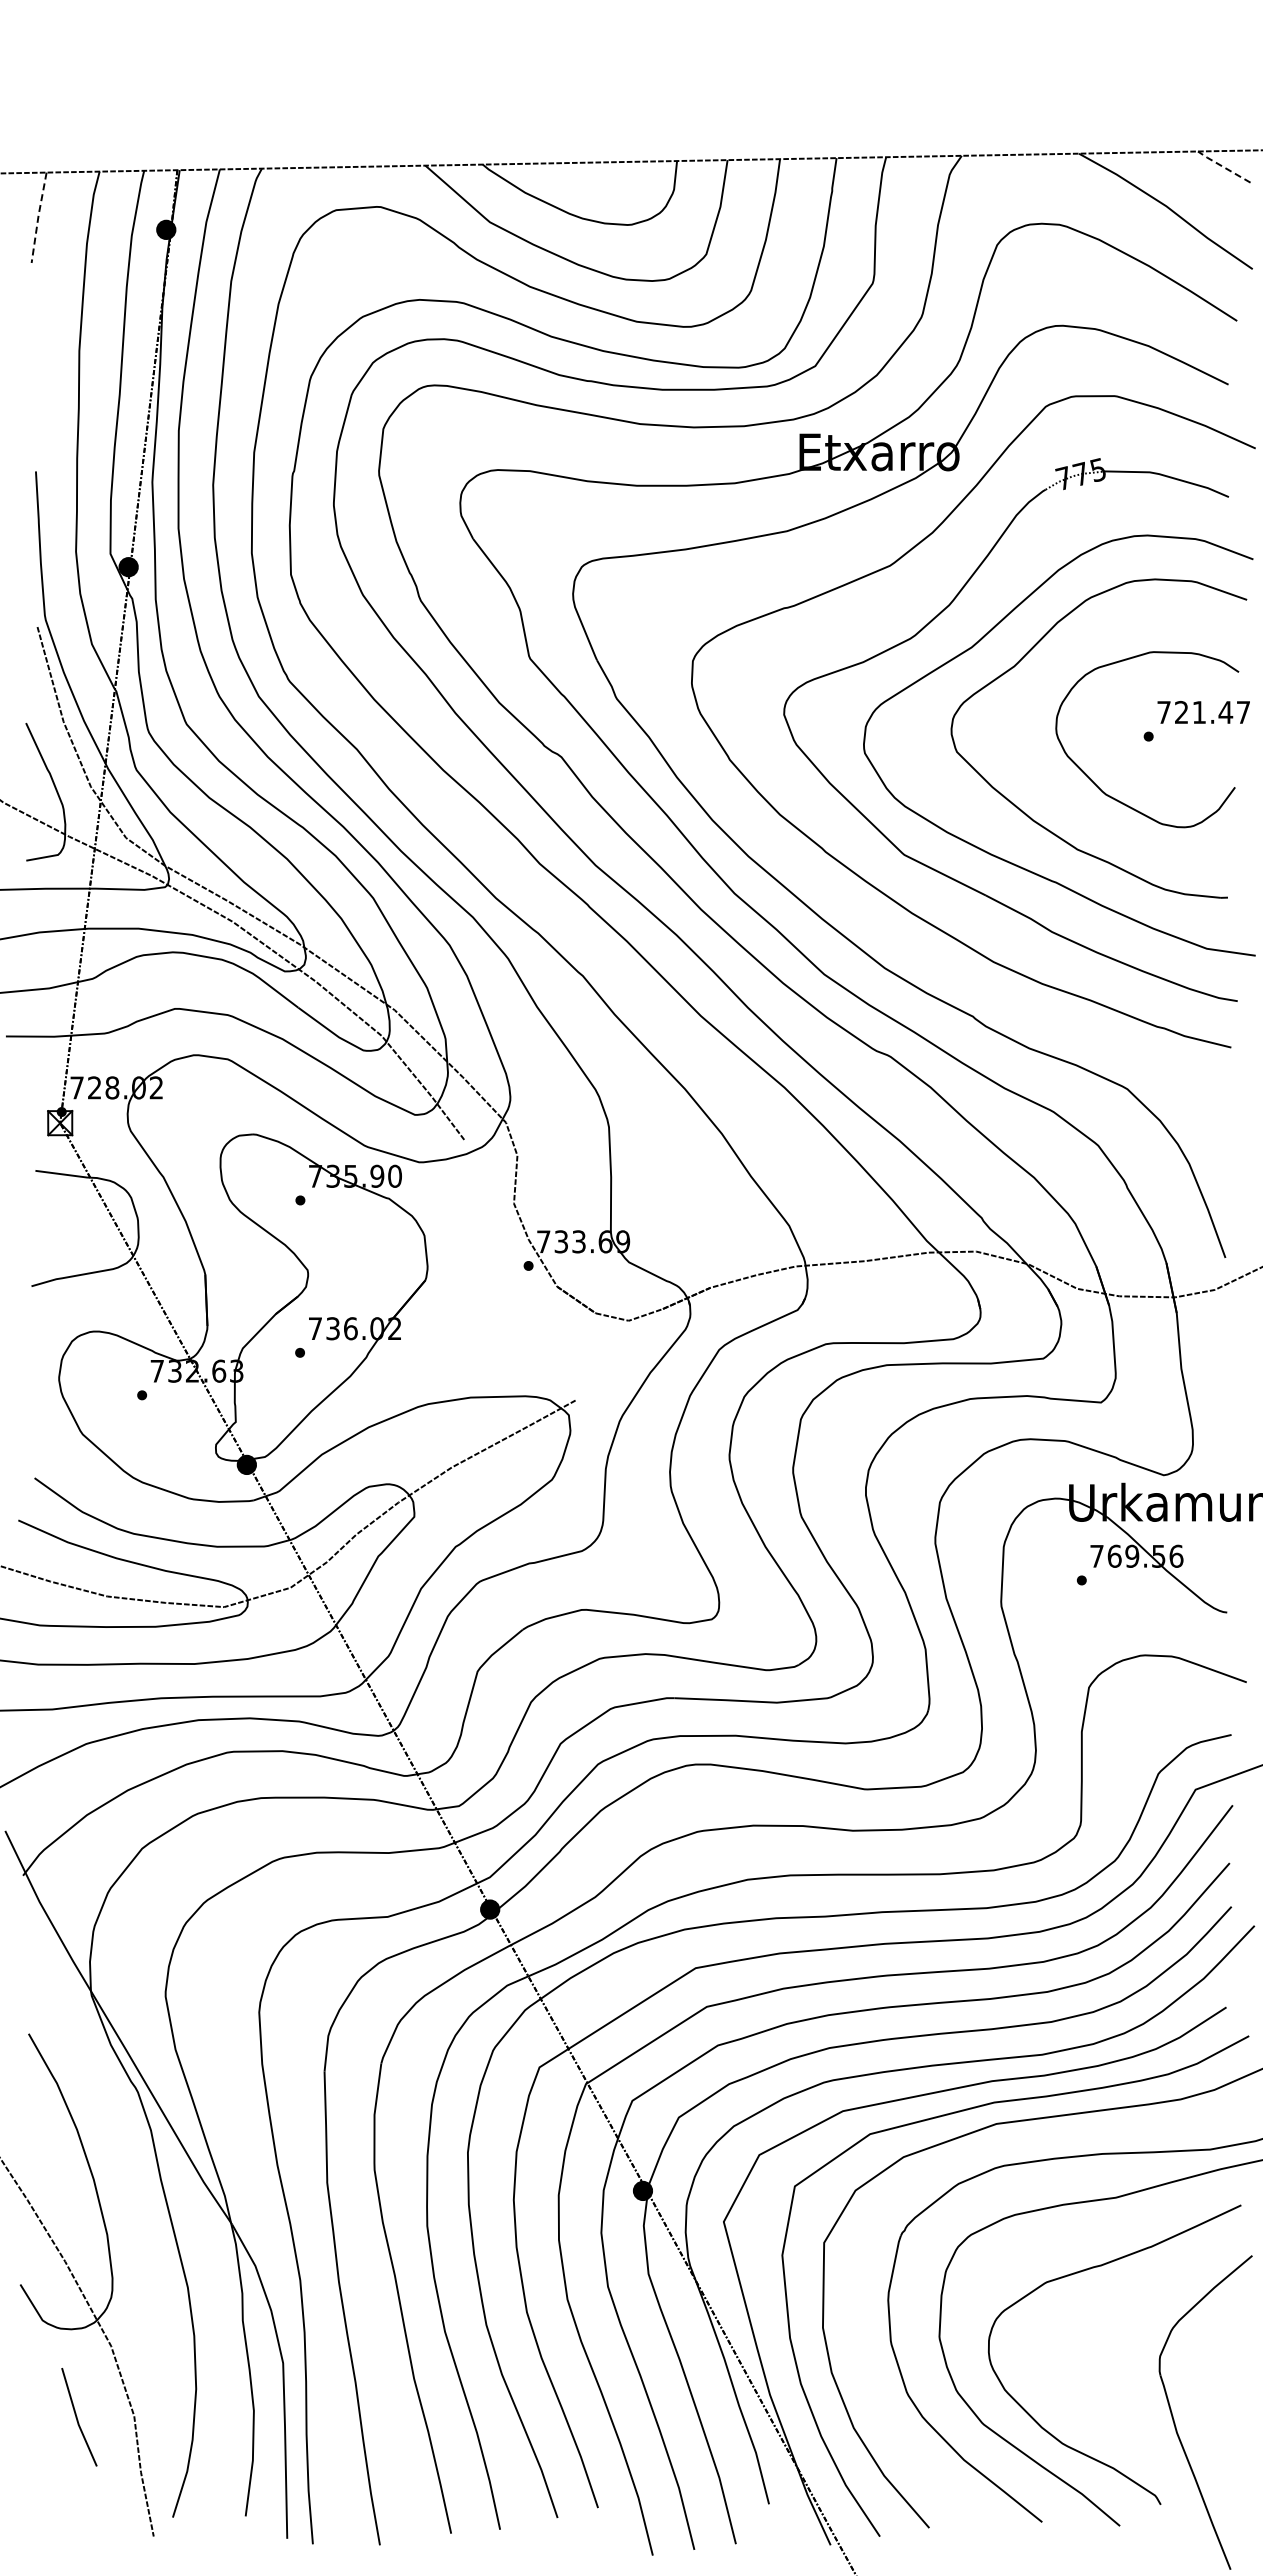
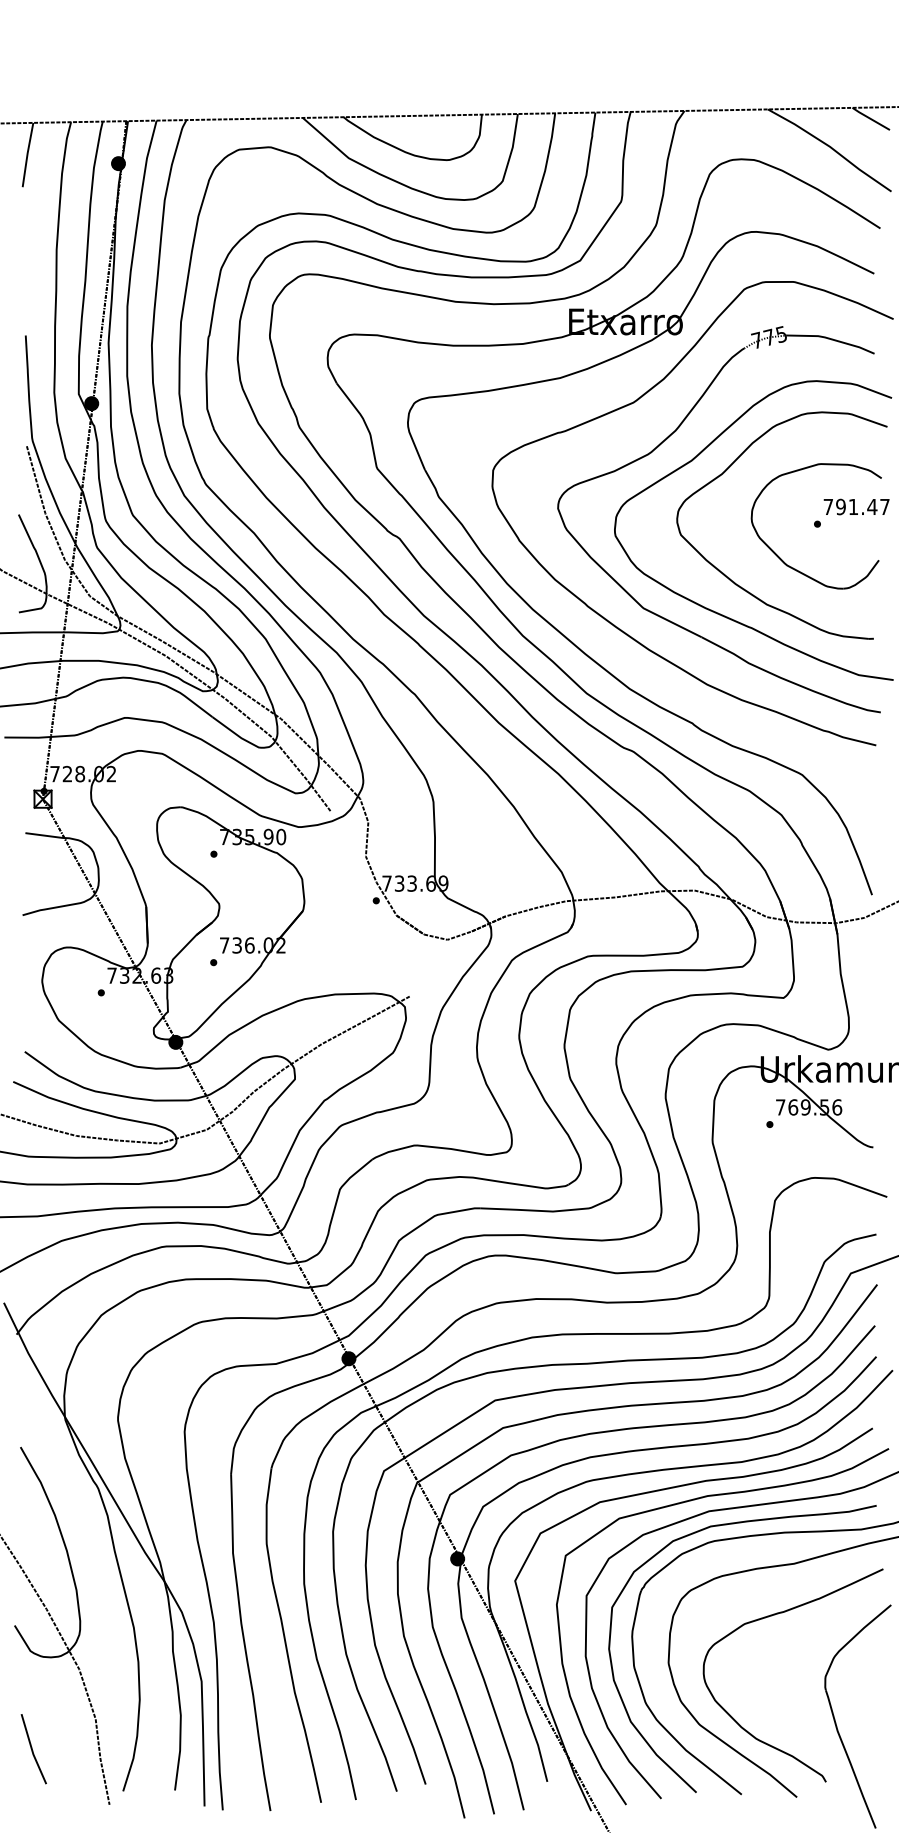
line: (1223, 166) -> (870, 118), dashed -> solid
line: (38, 217) -> (27, 154), dashed -> solid
text: (1181, 712) -> (840, 507), 721.47 -> 791.47
curve: (978, 2154) -> (696, 1533), added
line: (77, 2417) -> (32, 1749), moved

